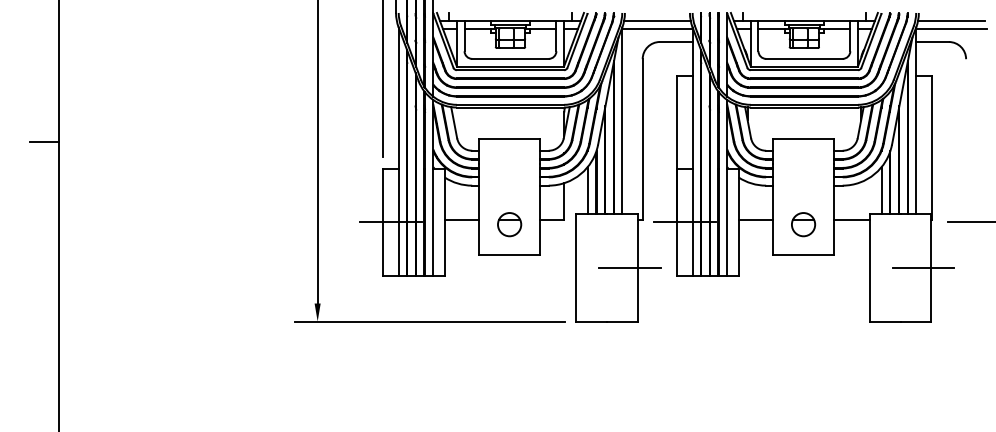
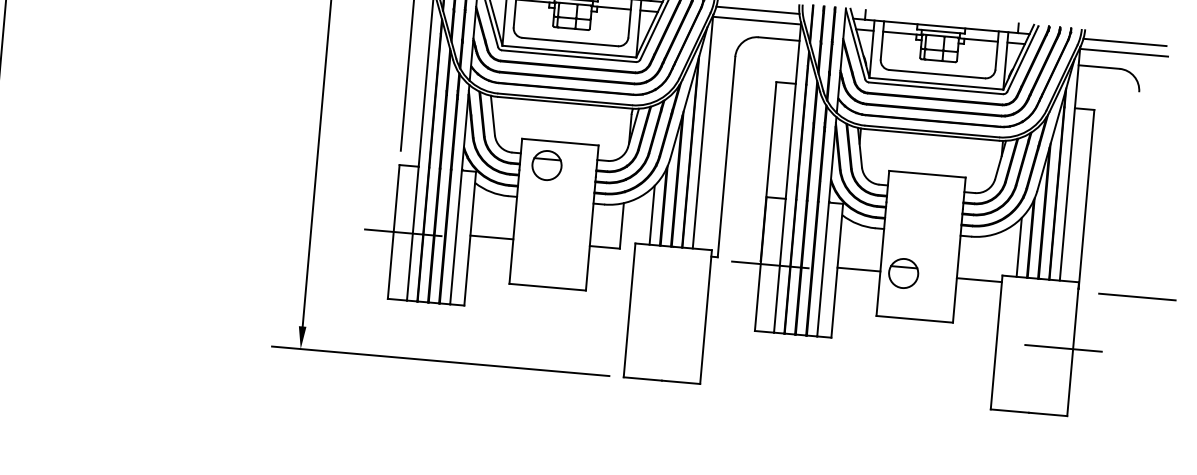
part: (509, 224) -> (546, 165), moved
part: (803, 224) -> (903, 273), moved
line: (629, 268) -> (695, 316), removed

